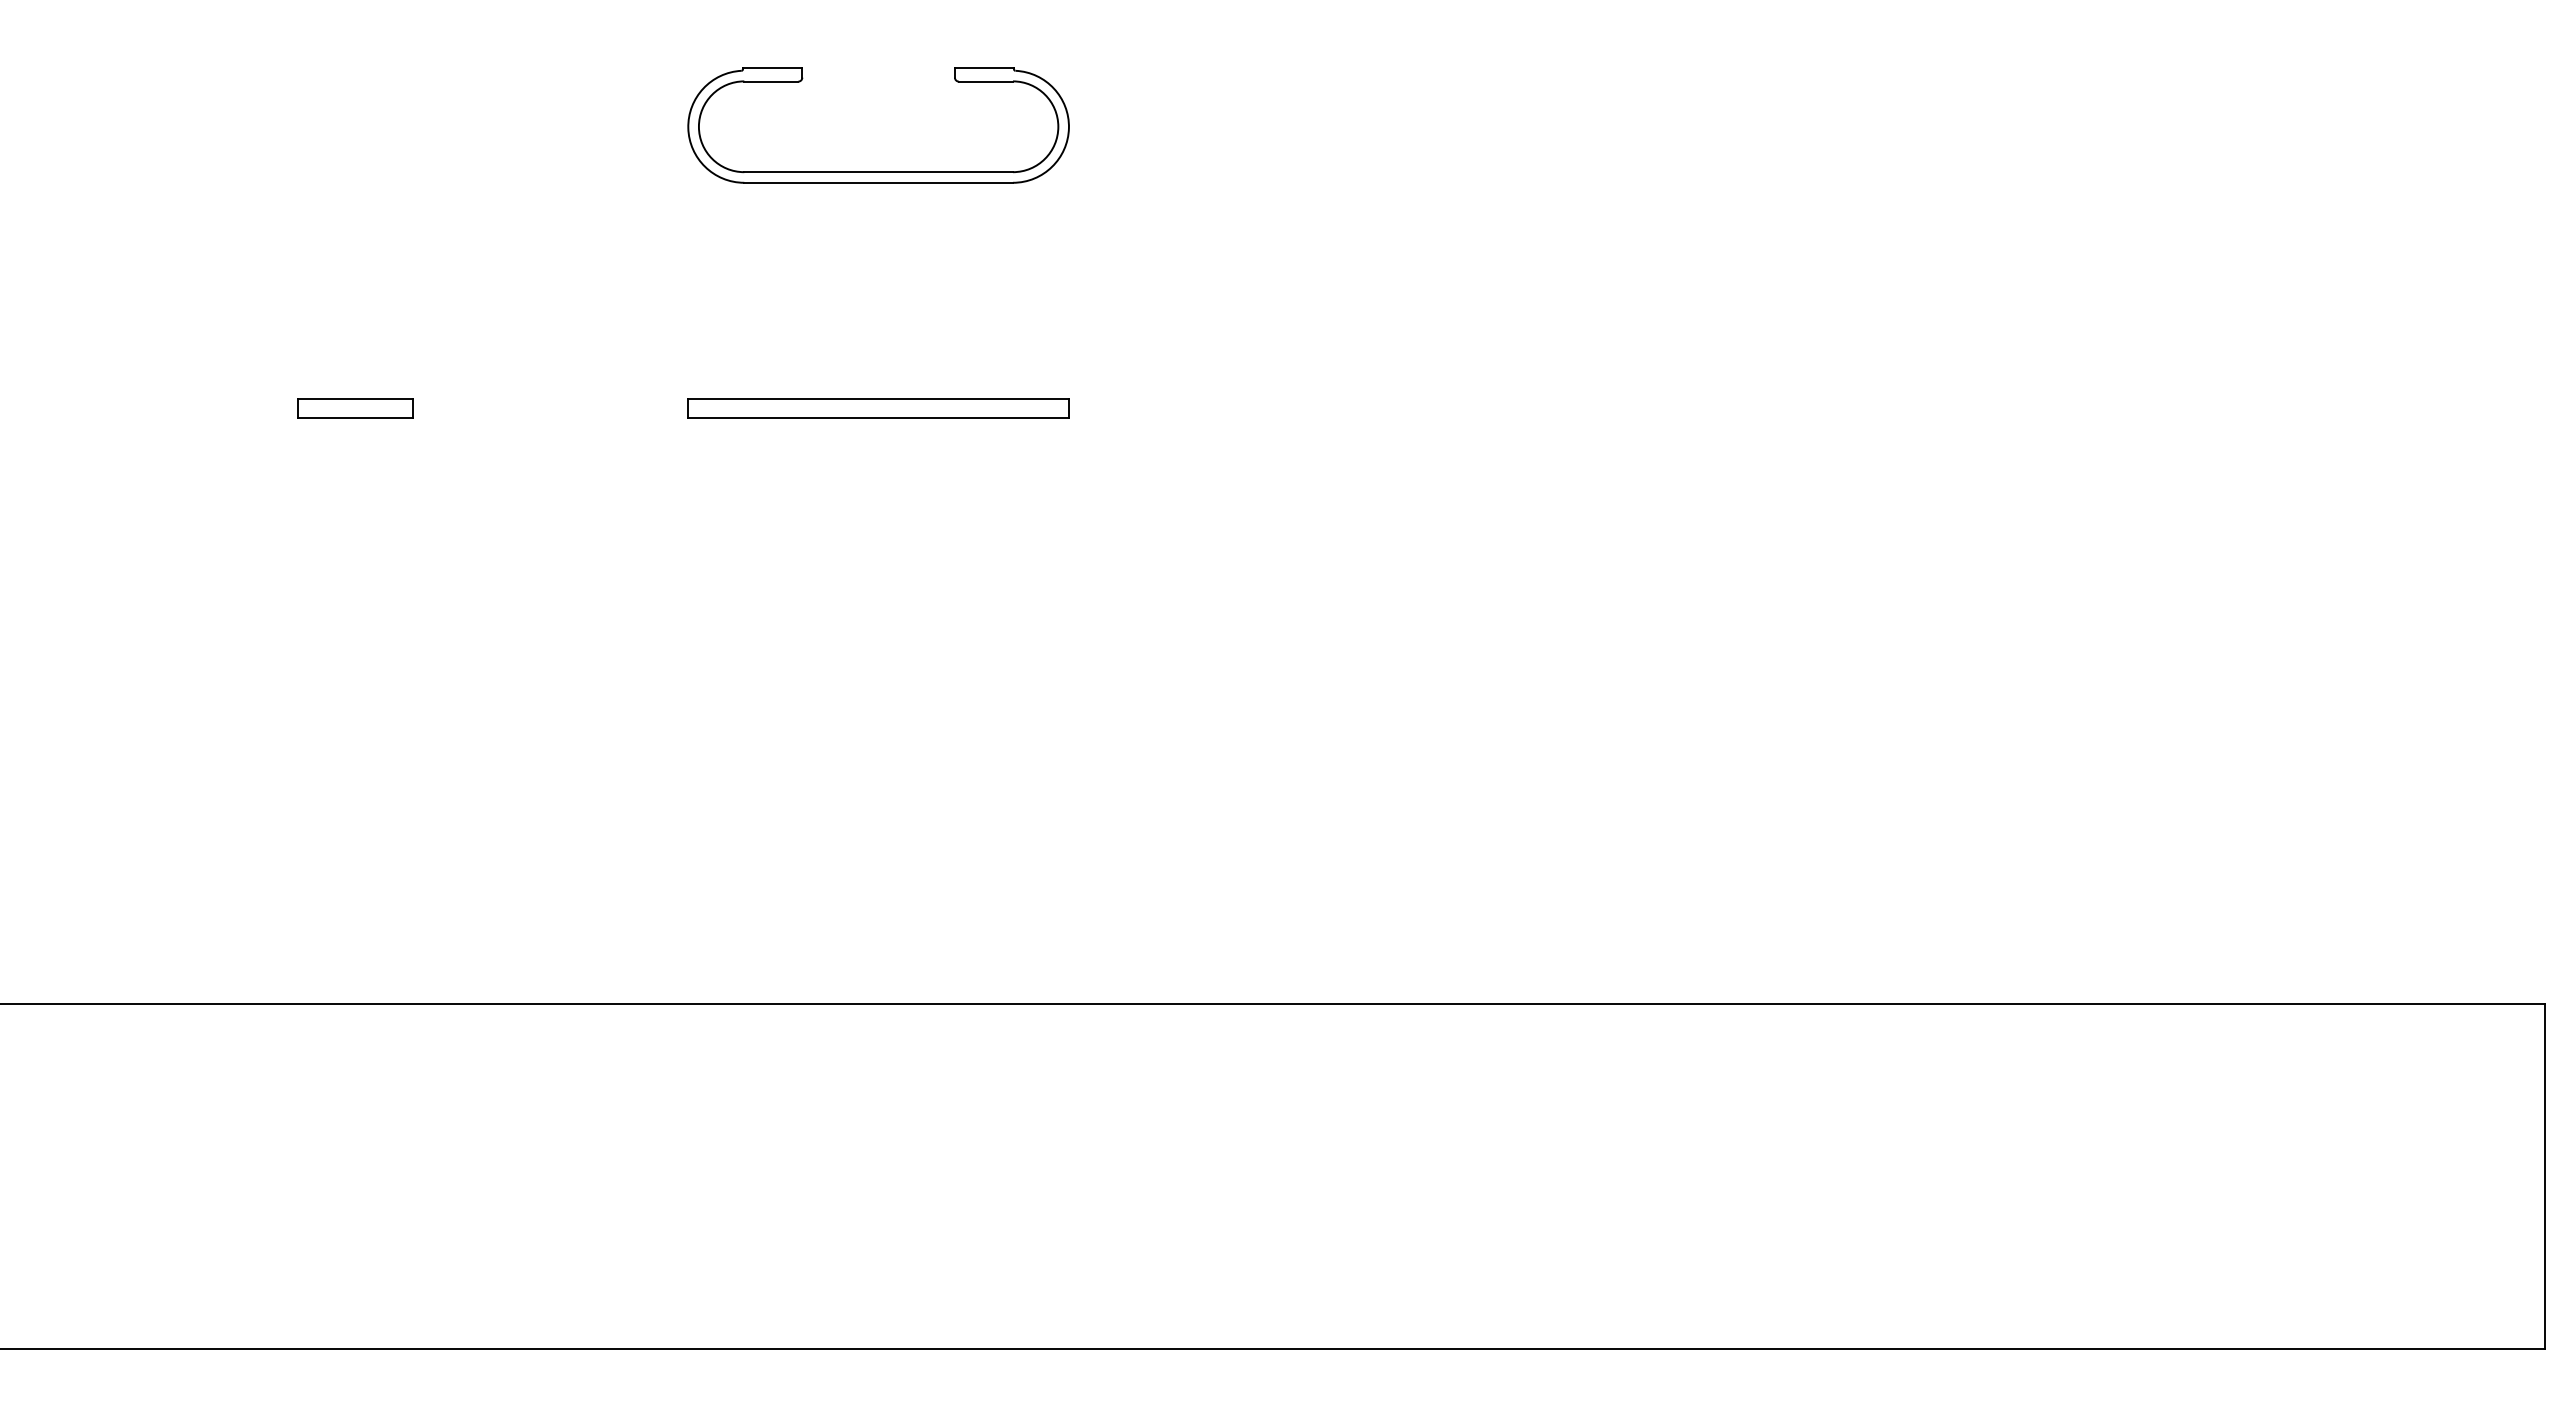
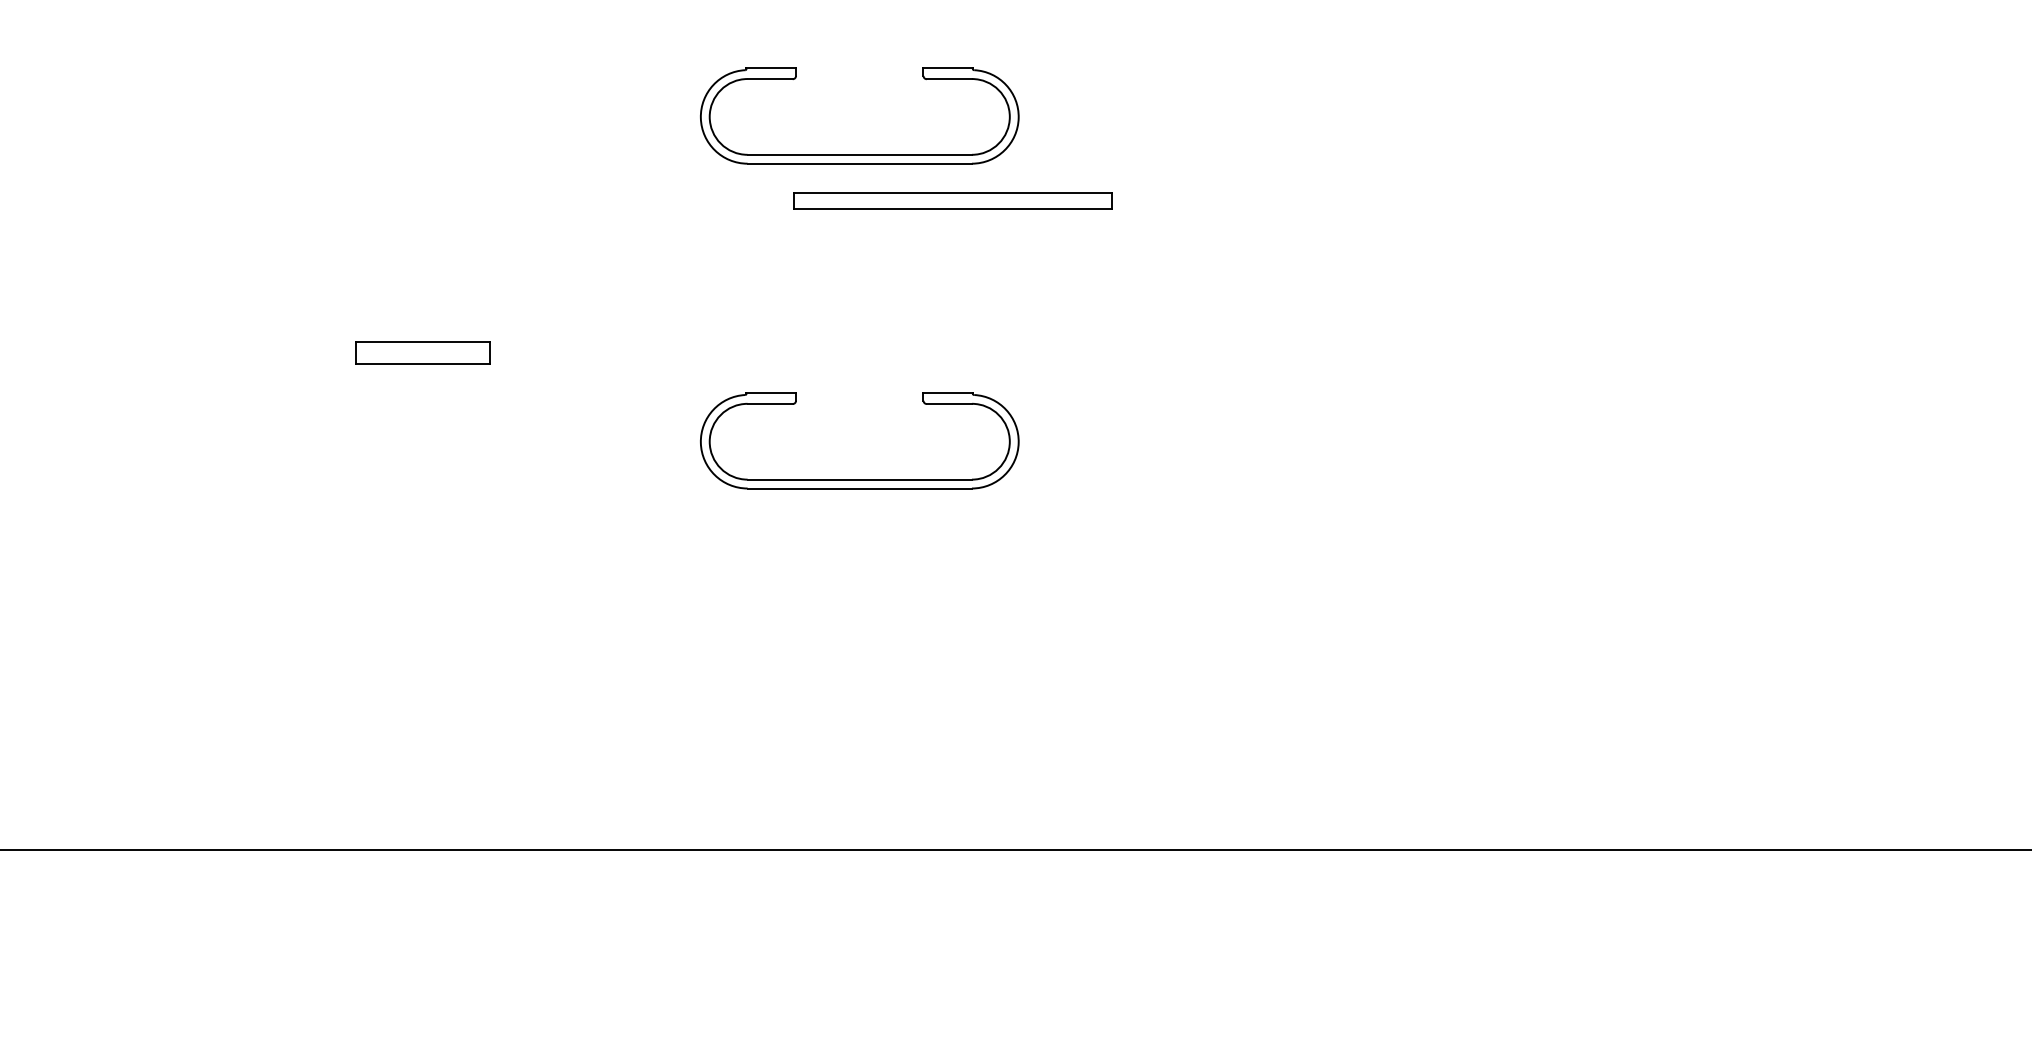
part: (355, 408) -> (422, 352), size x1.4
part: (878, 408) -> (953, 201), moved
part: (878, 560) -> (859, 479), added

